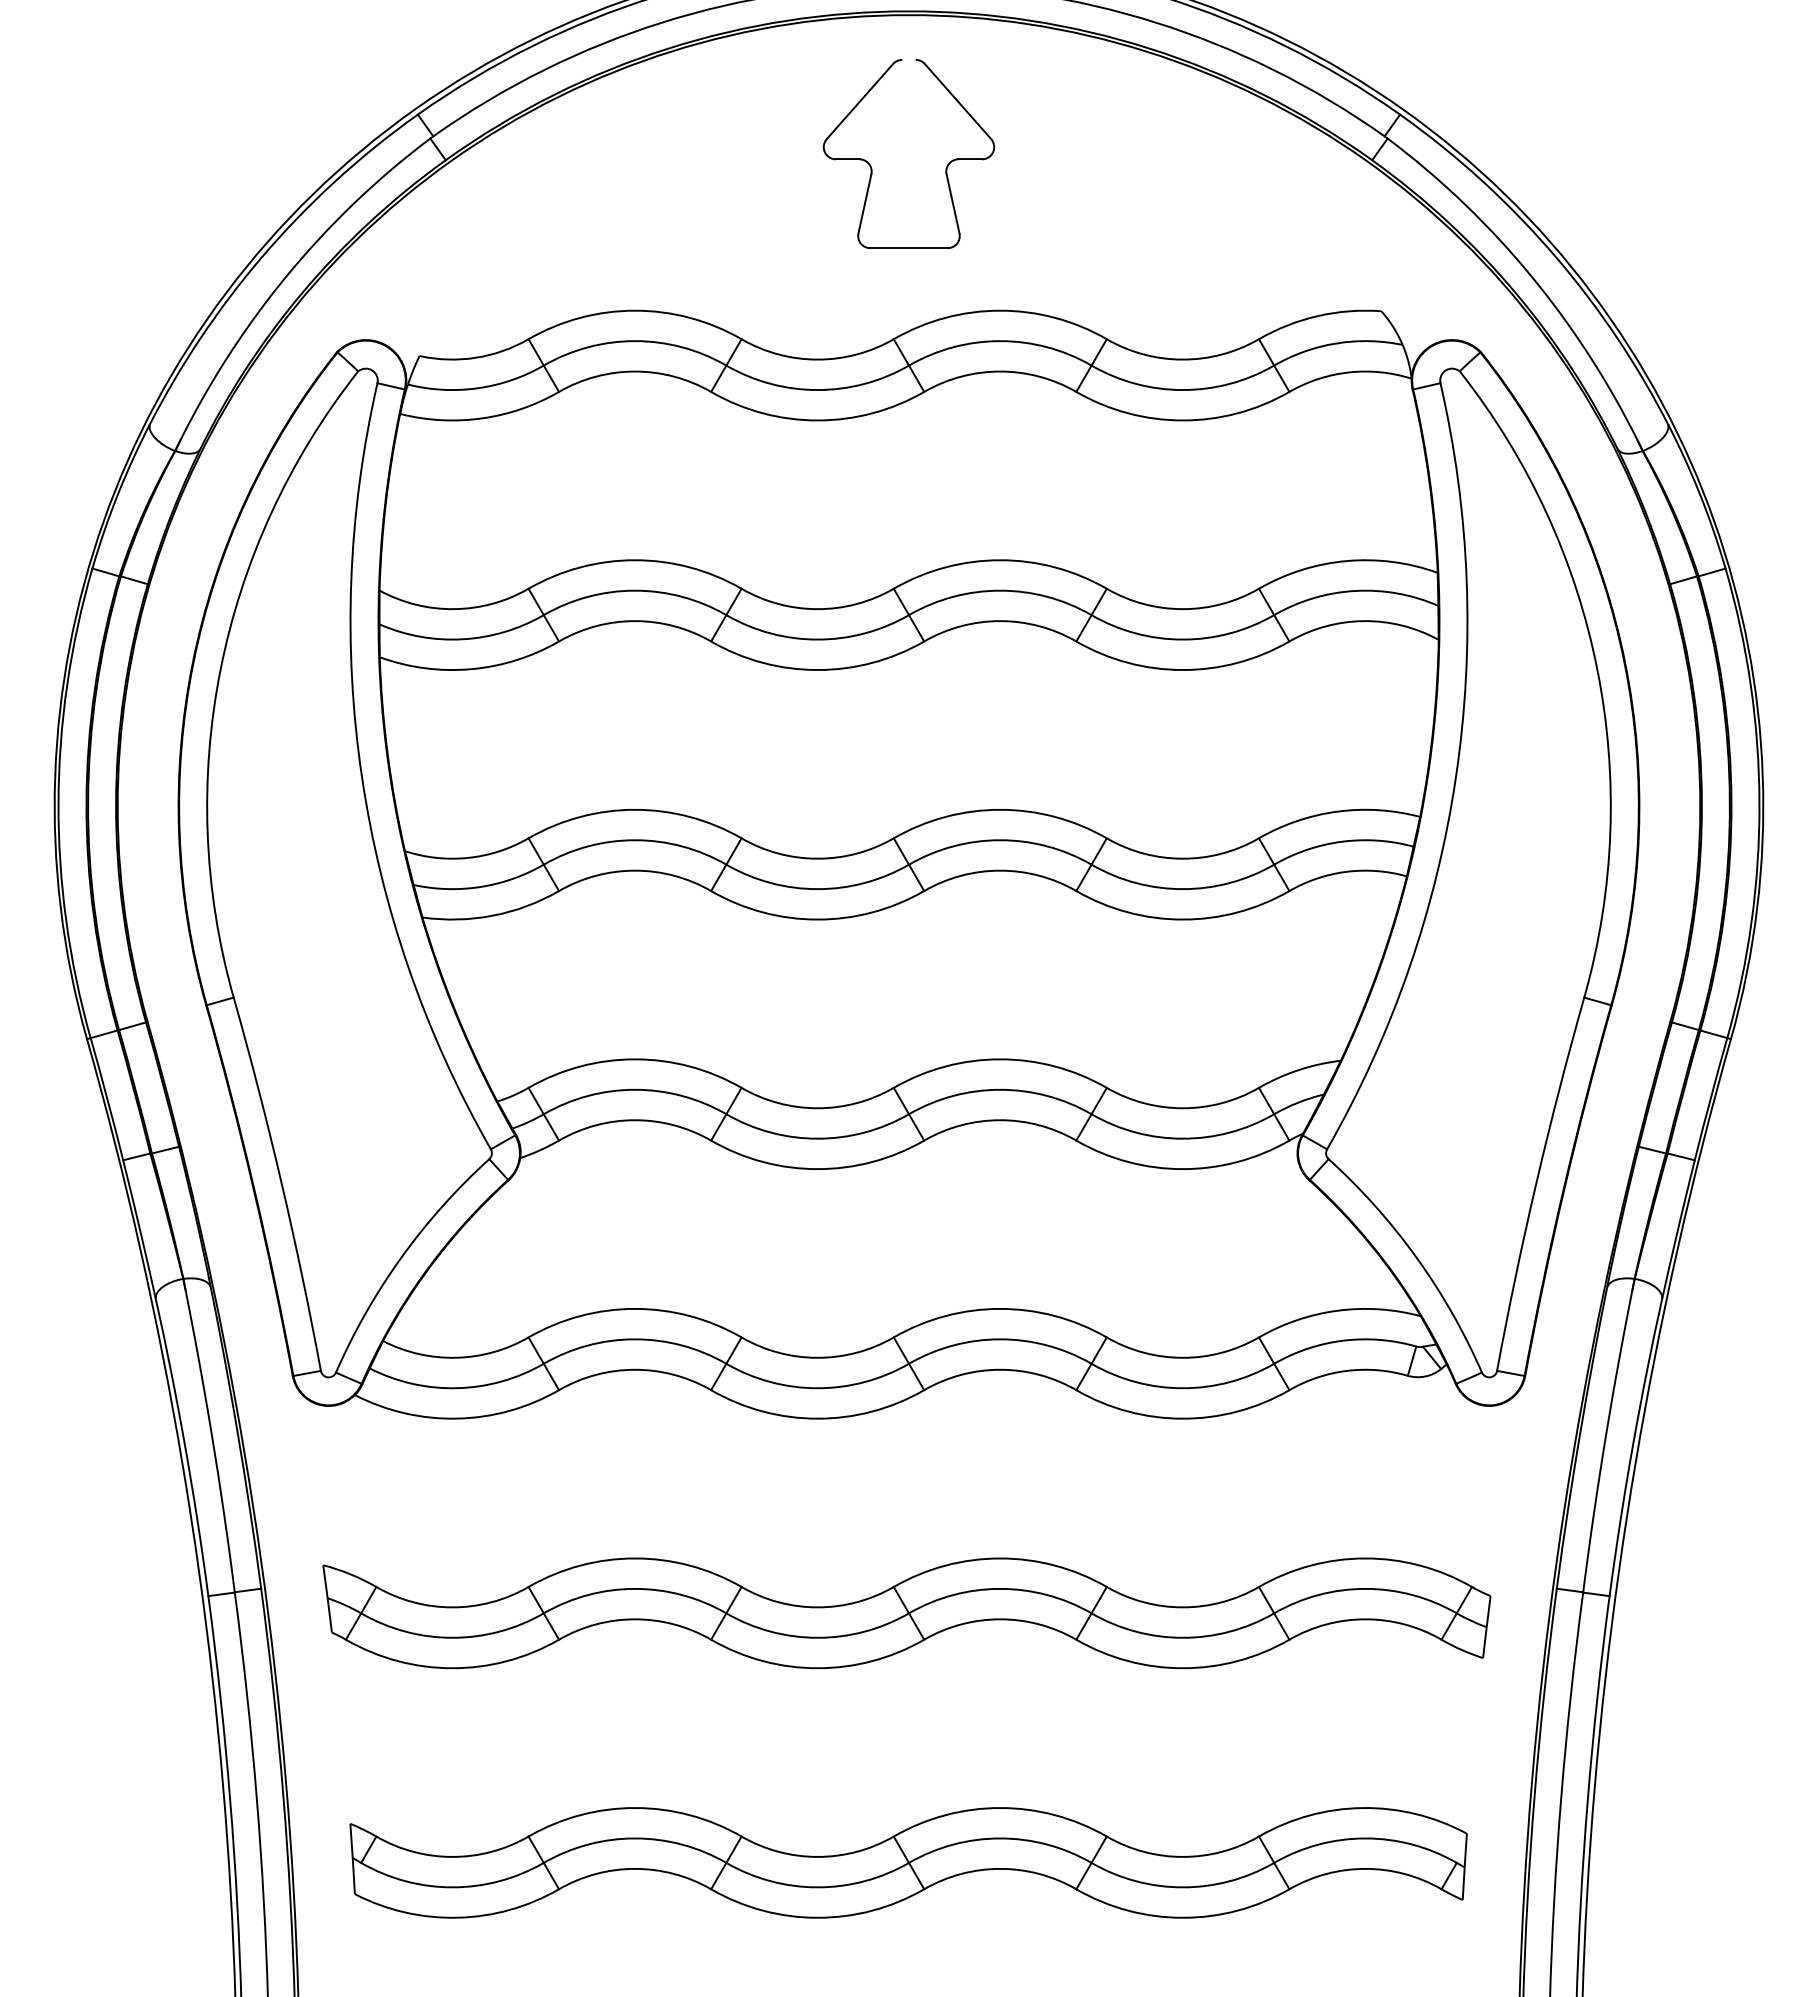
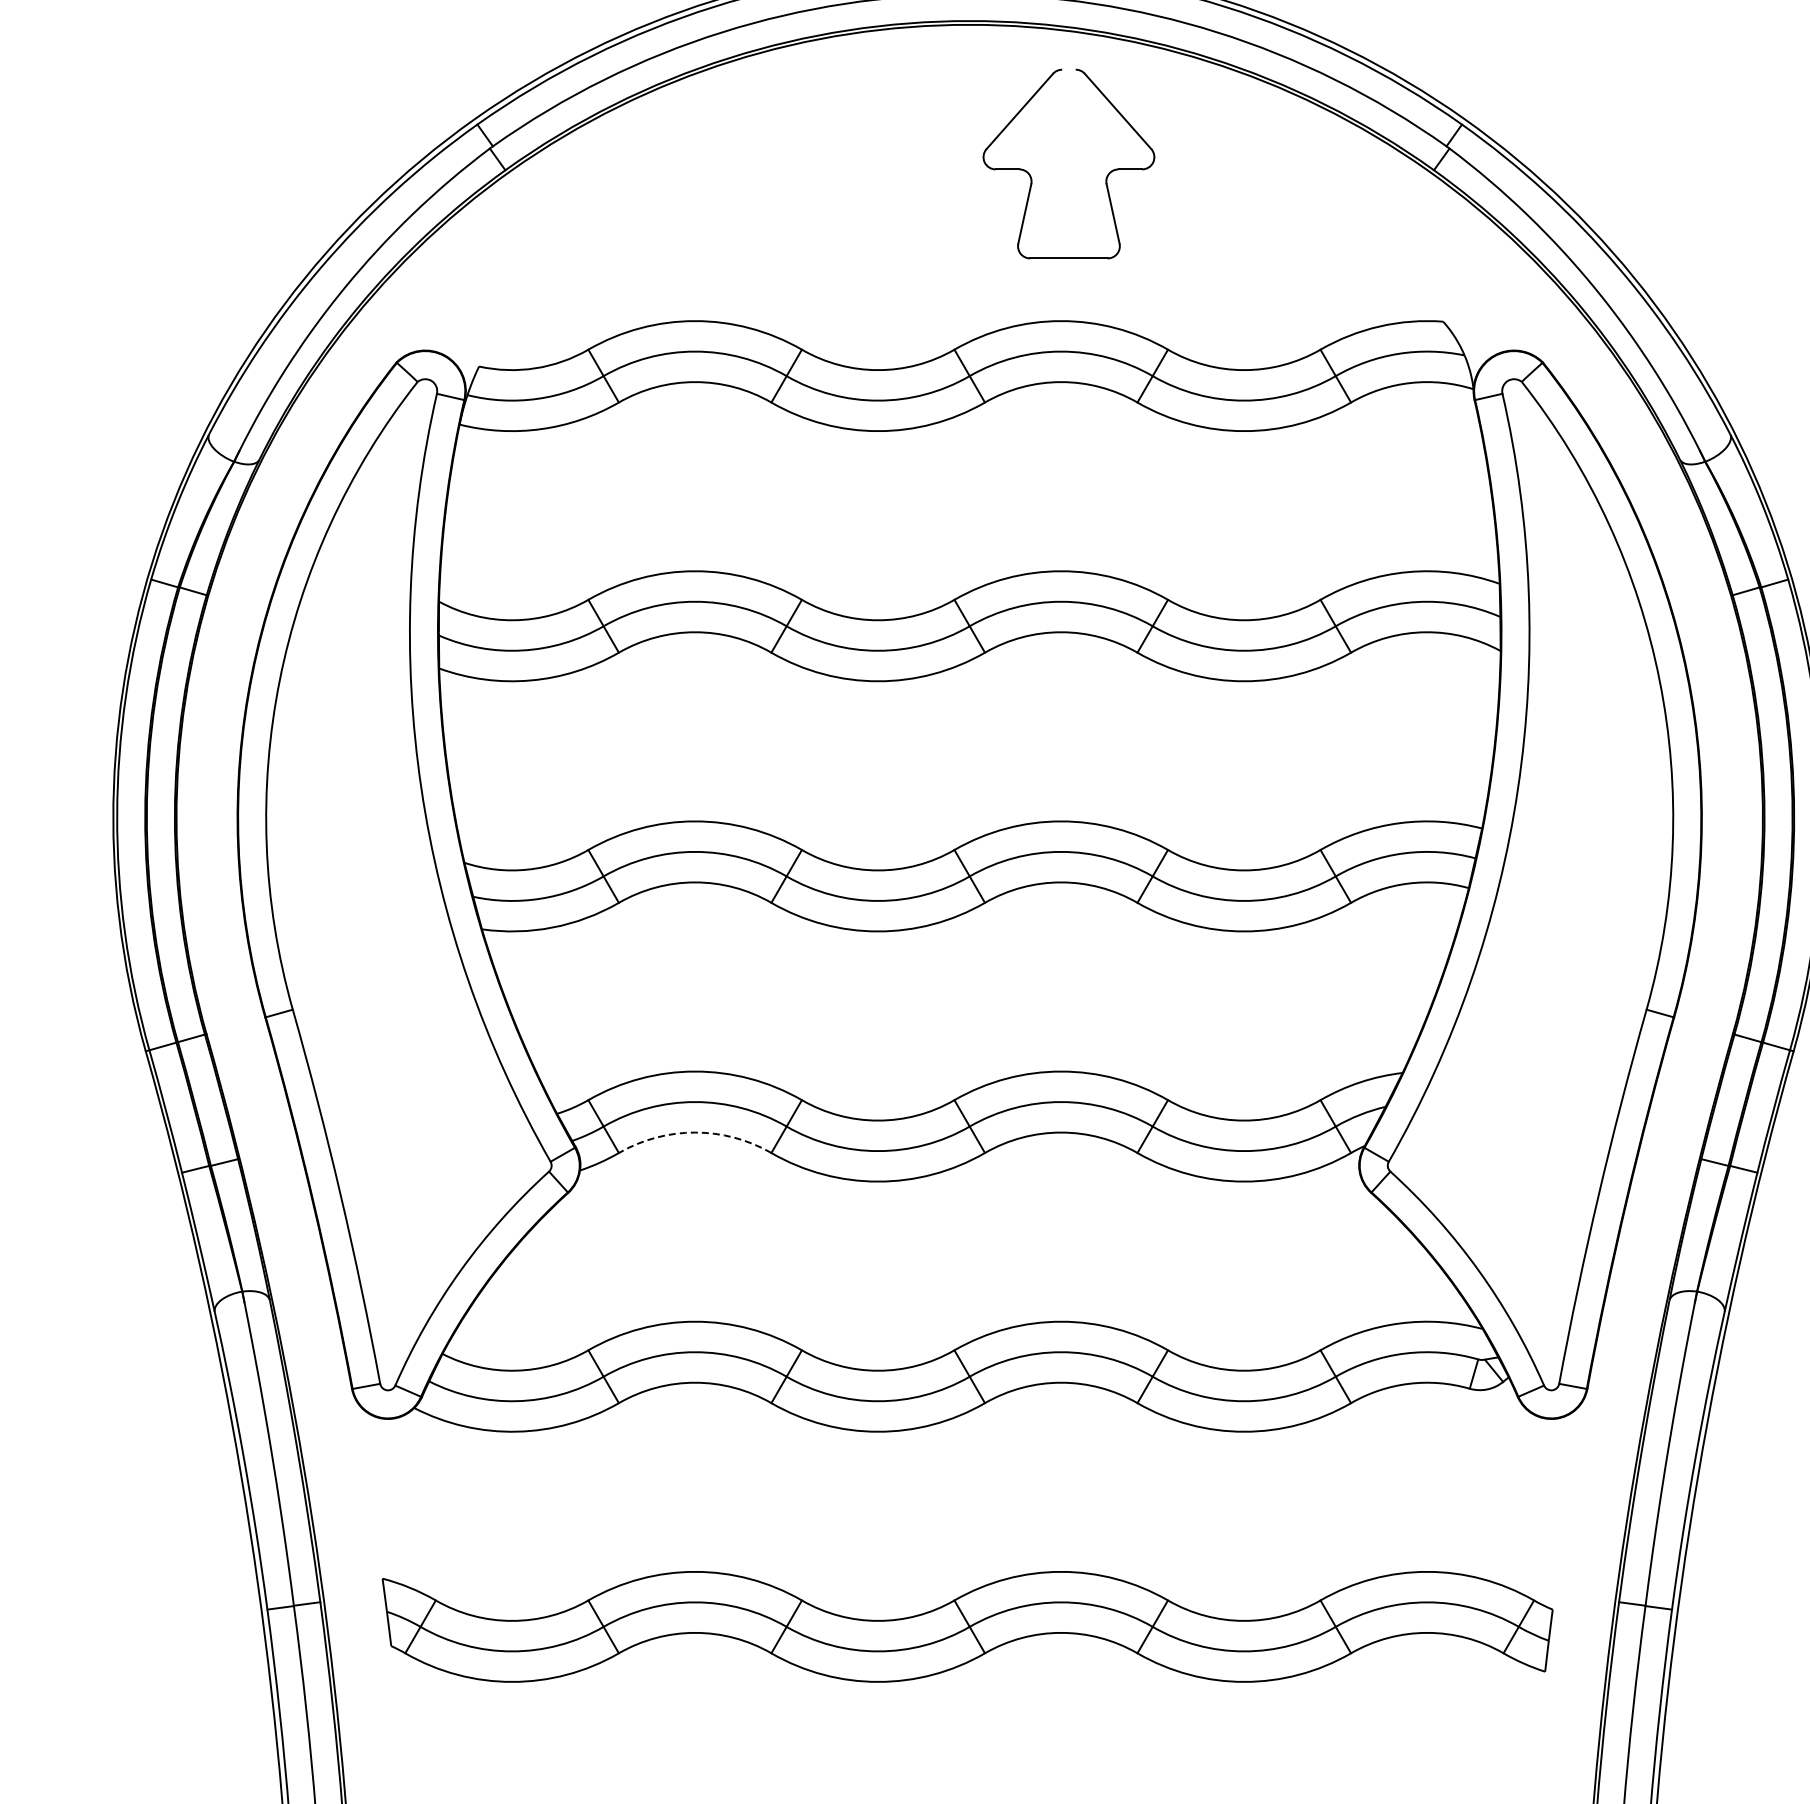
part: (871, 165) -> (1031, 175), moved
arc: (635, 1120) -> (695, 1132), solid -> dashed

